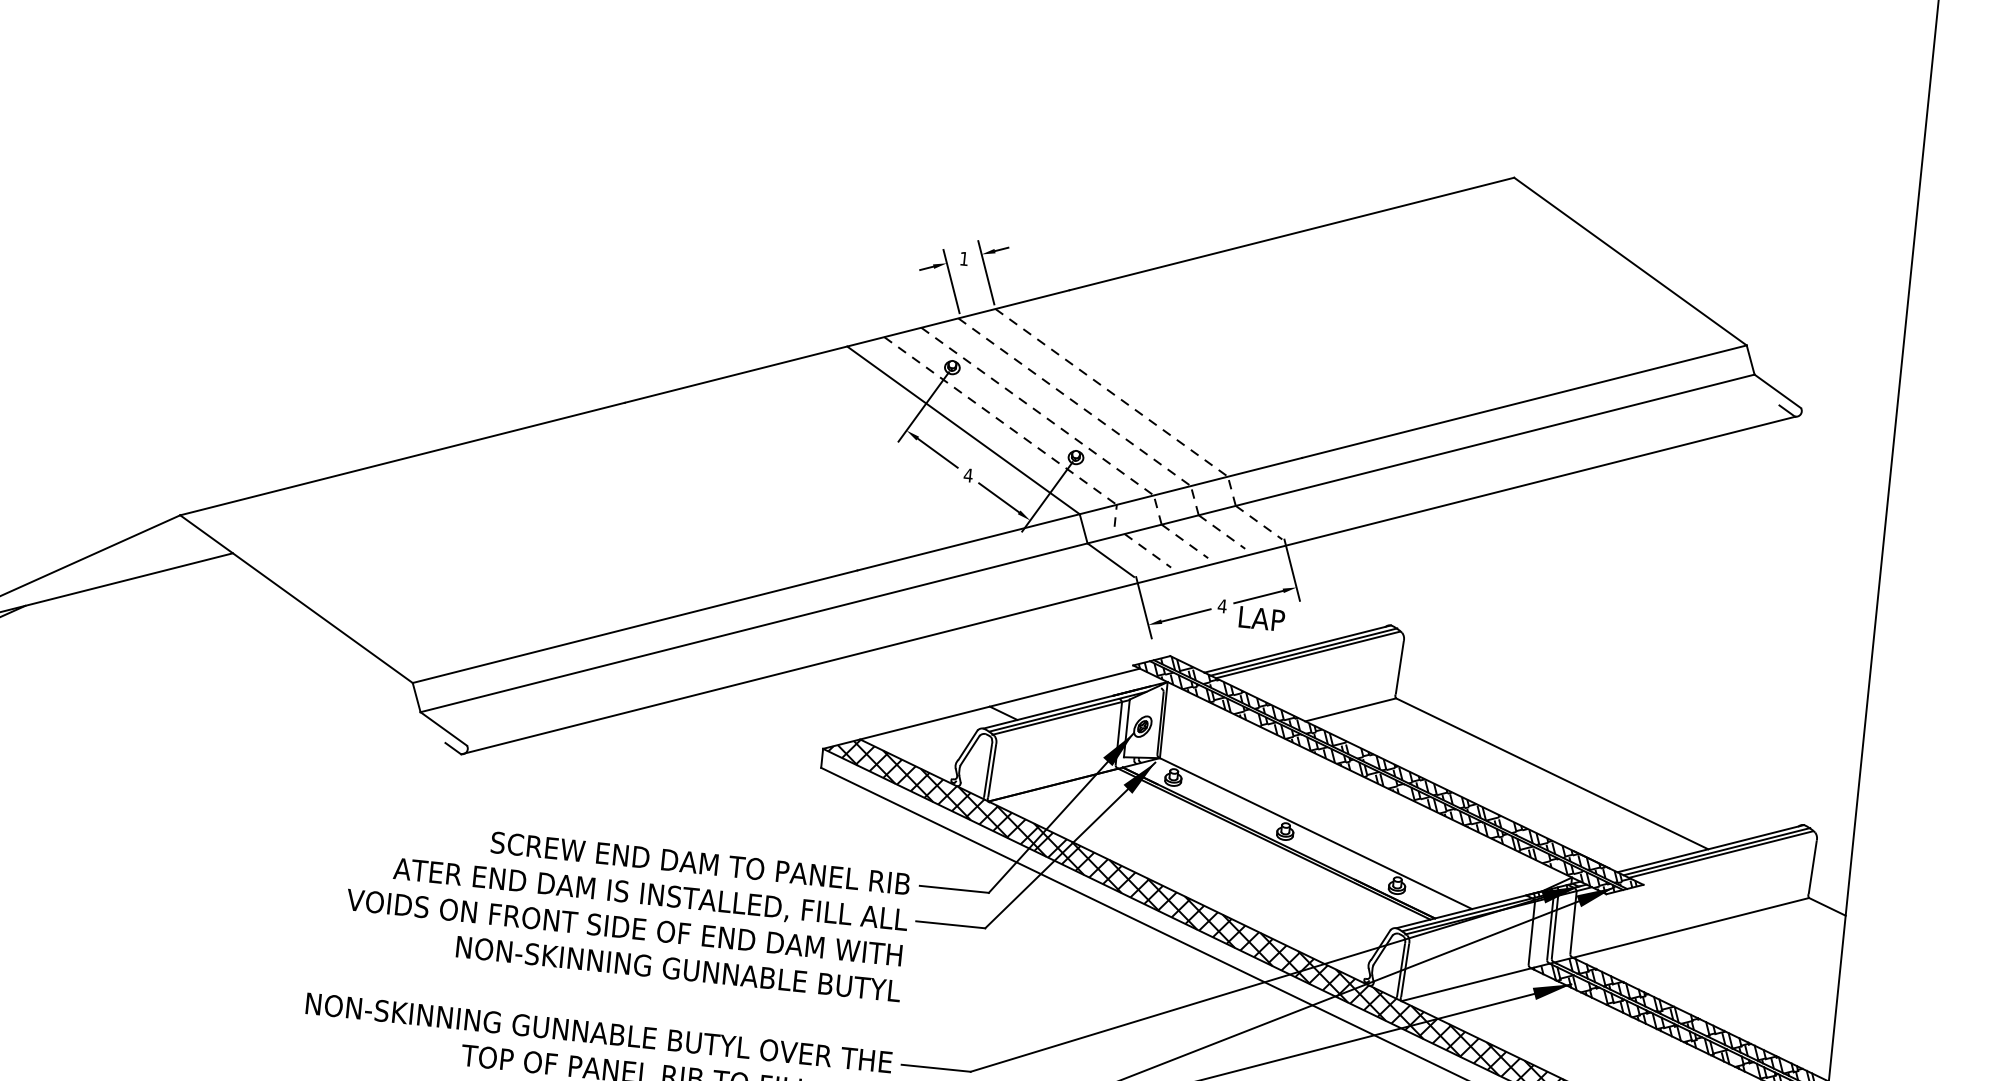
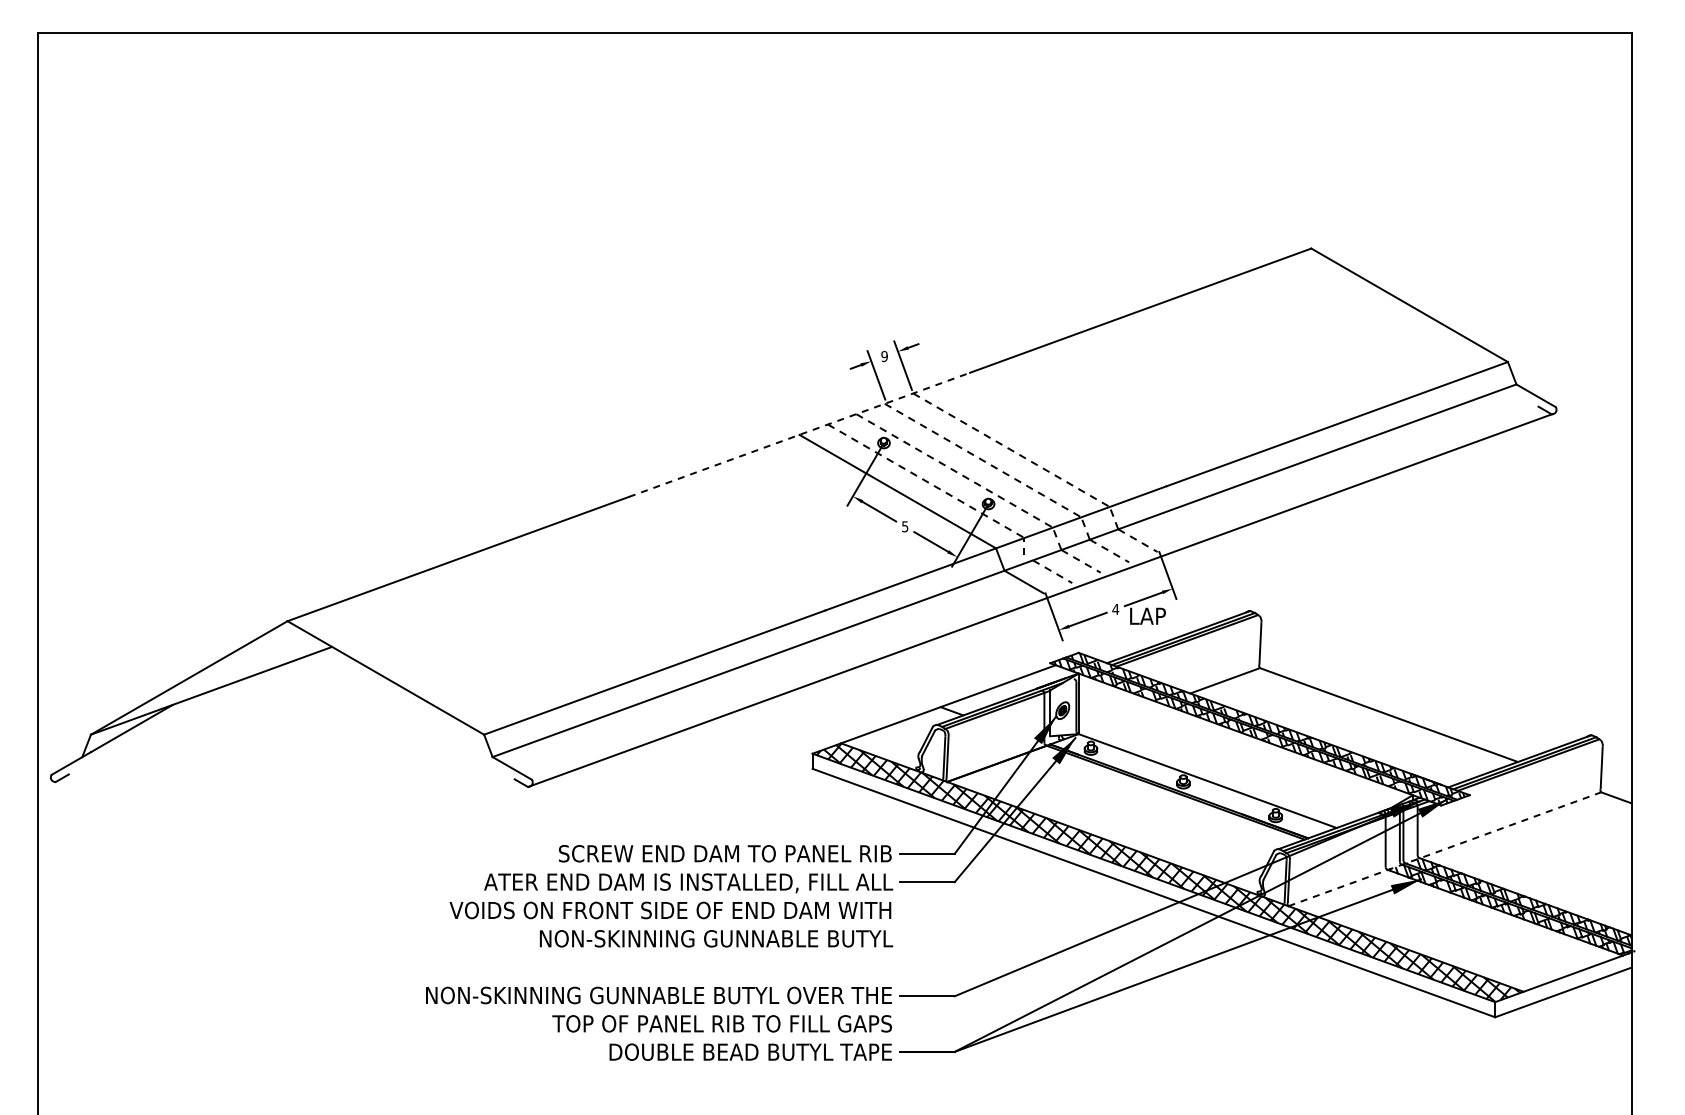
text: (964, 258) -> (884, 356), 1 -> 9
line: (847, 346) -> (799, 434), solid -> dashed
text: (967, 475) -> (904, 526), 4 -> 5
line: (1606, 949) -> (1445, 849), solid -> dashed

